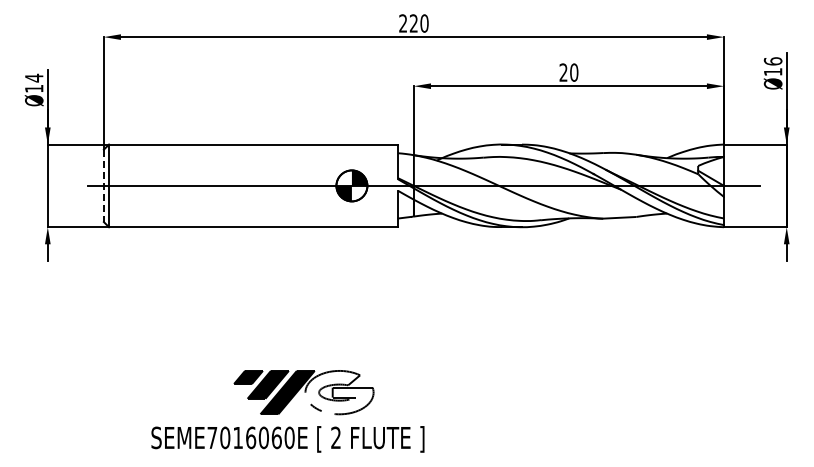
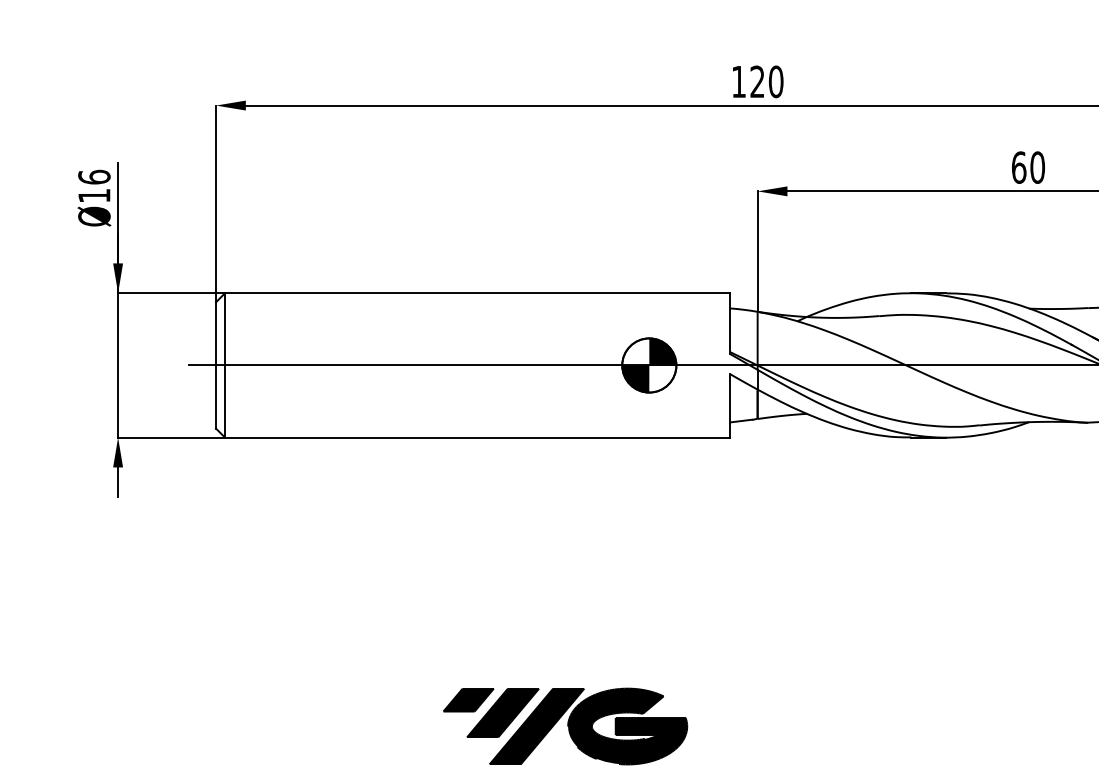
text: (402, 23) -> (737, 81), 220 -> 120
text: (563, 72) -> (1018, 167), 20 -> 60
text: (34, 77) -> (94, 176), Ø14 -> Ø16
line: (103, 186) -> (215, 366), dashed -> solid
fill: (339, 392) -> (627, 726), added

